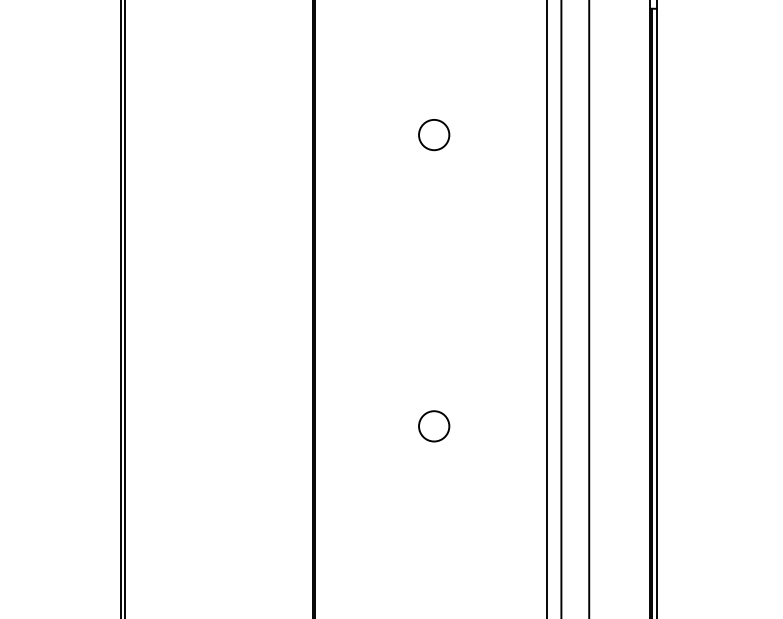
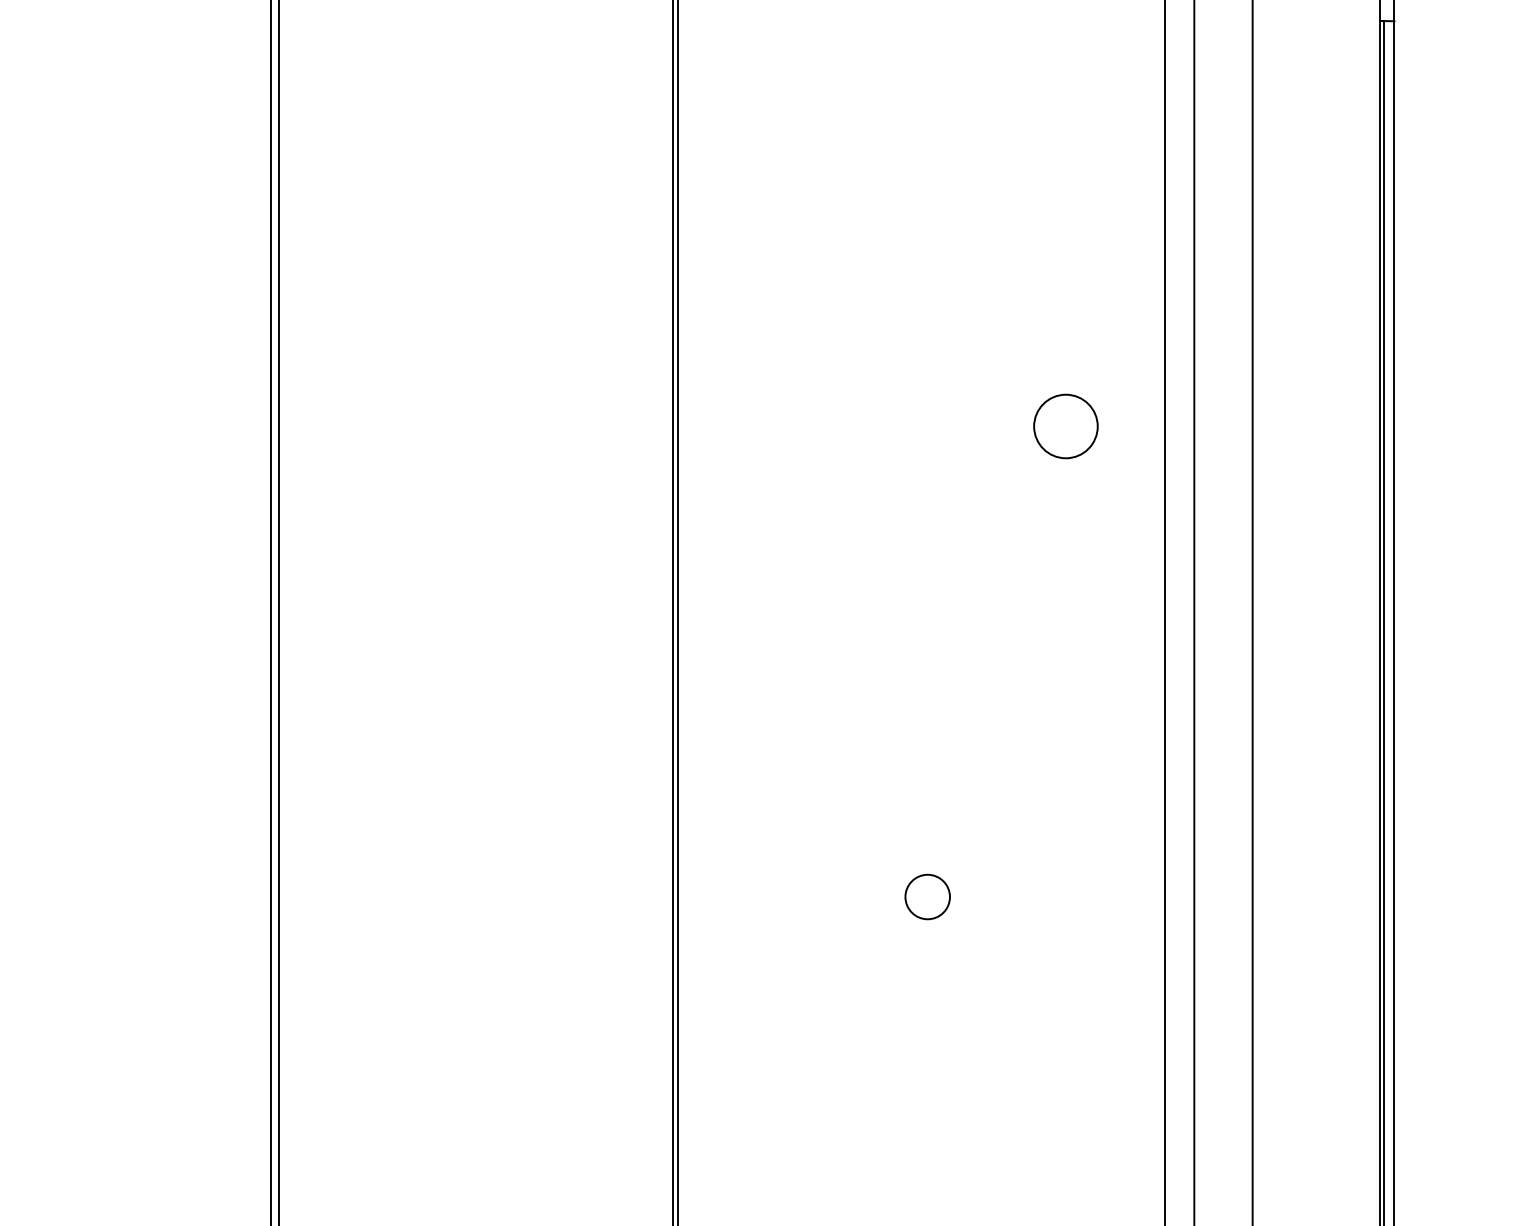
part: (434, 135) -> (1066, 427), moved
part: (434, 426) -> (928, 897), size x0.7

